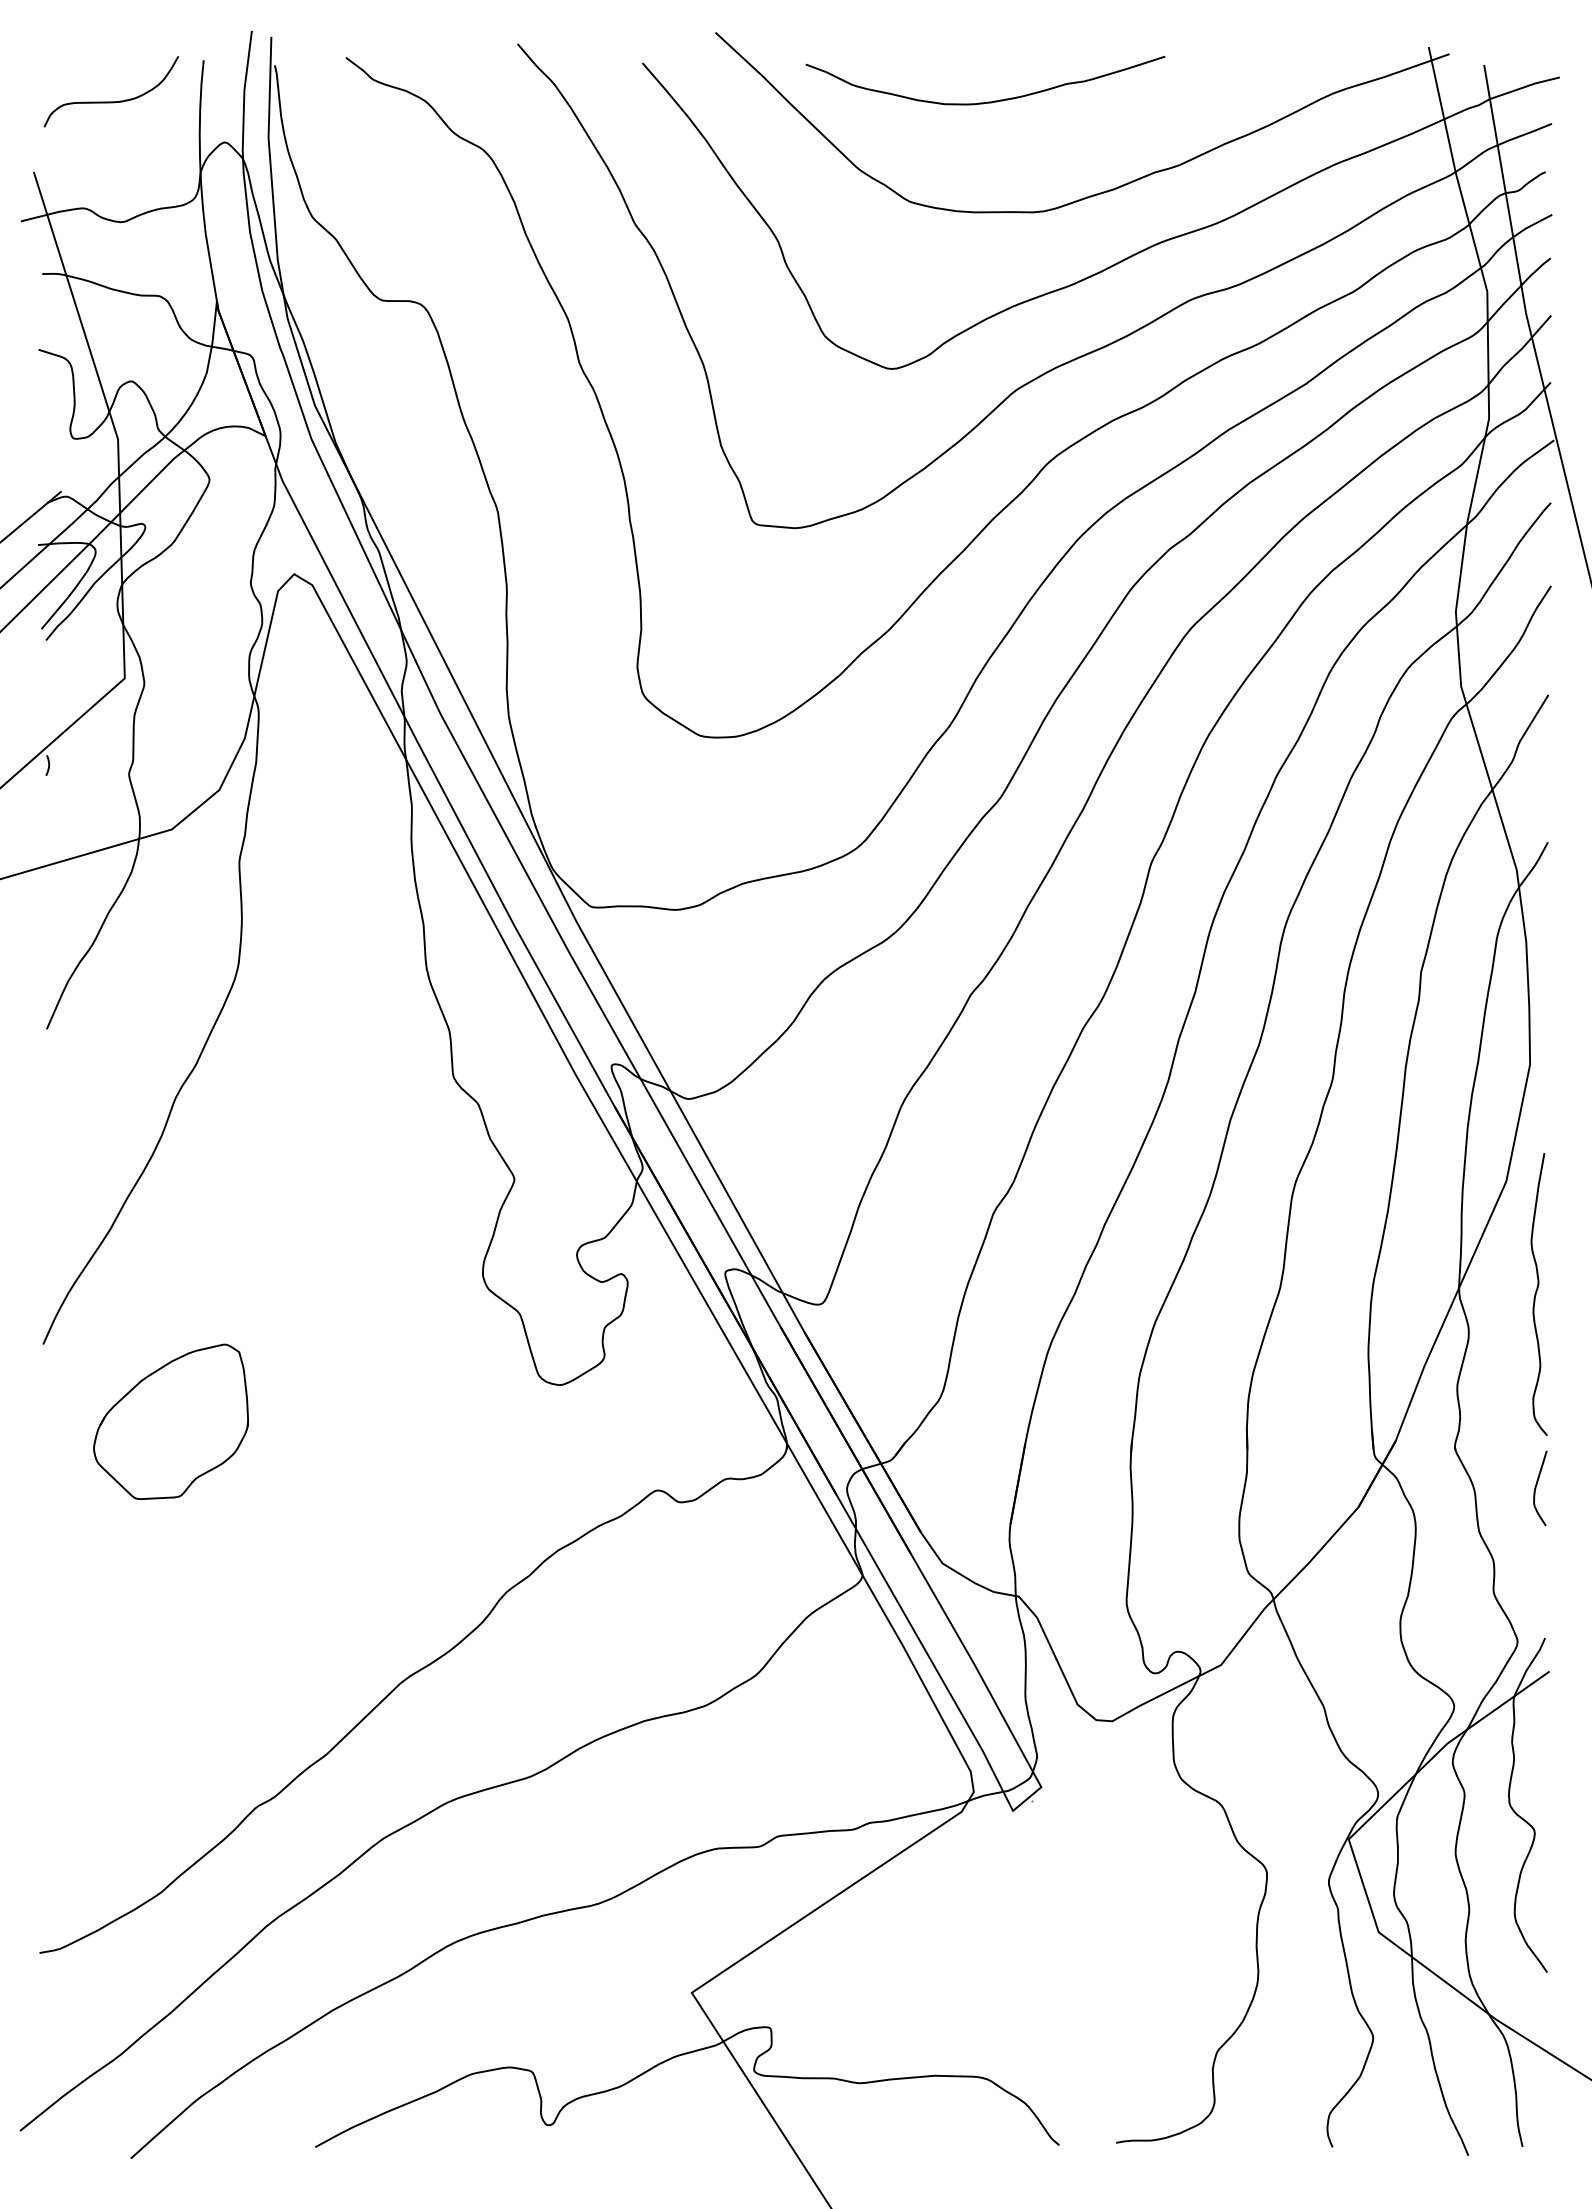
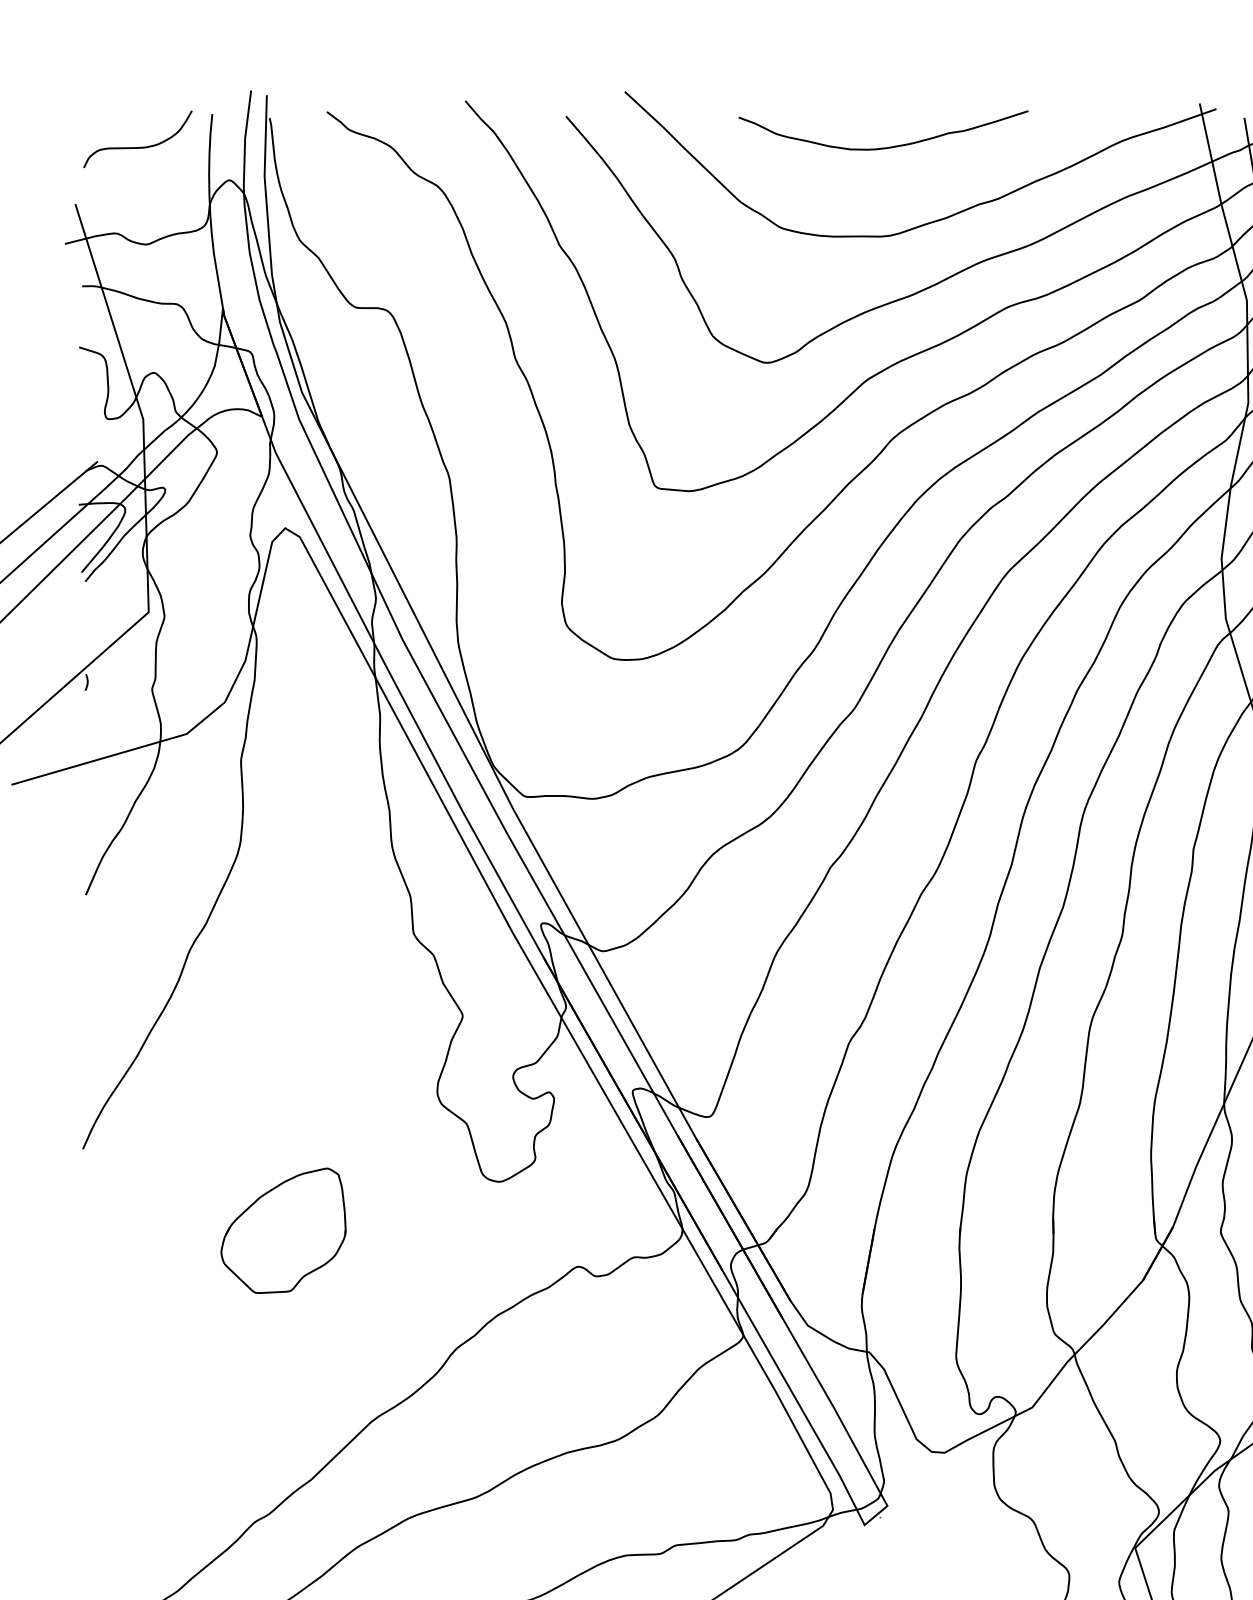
curve: (987, 101) -> (885, 147), moved
part: (170, 1421) -> (283, 1230), moved

